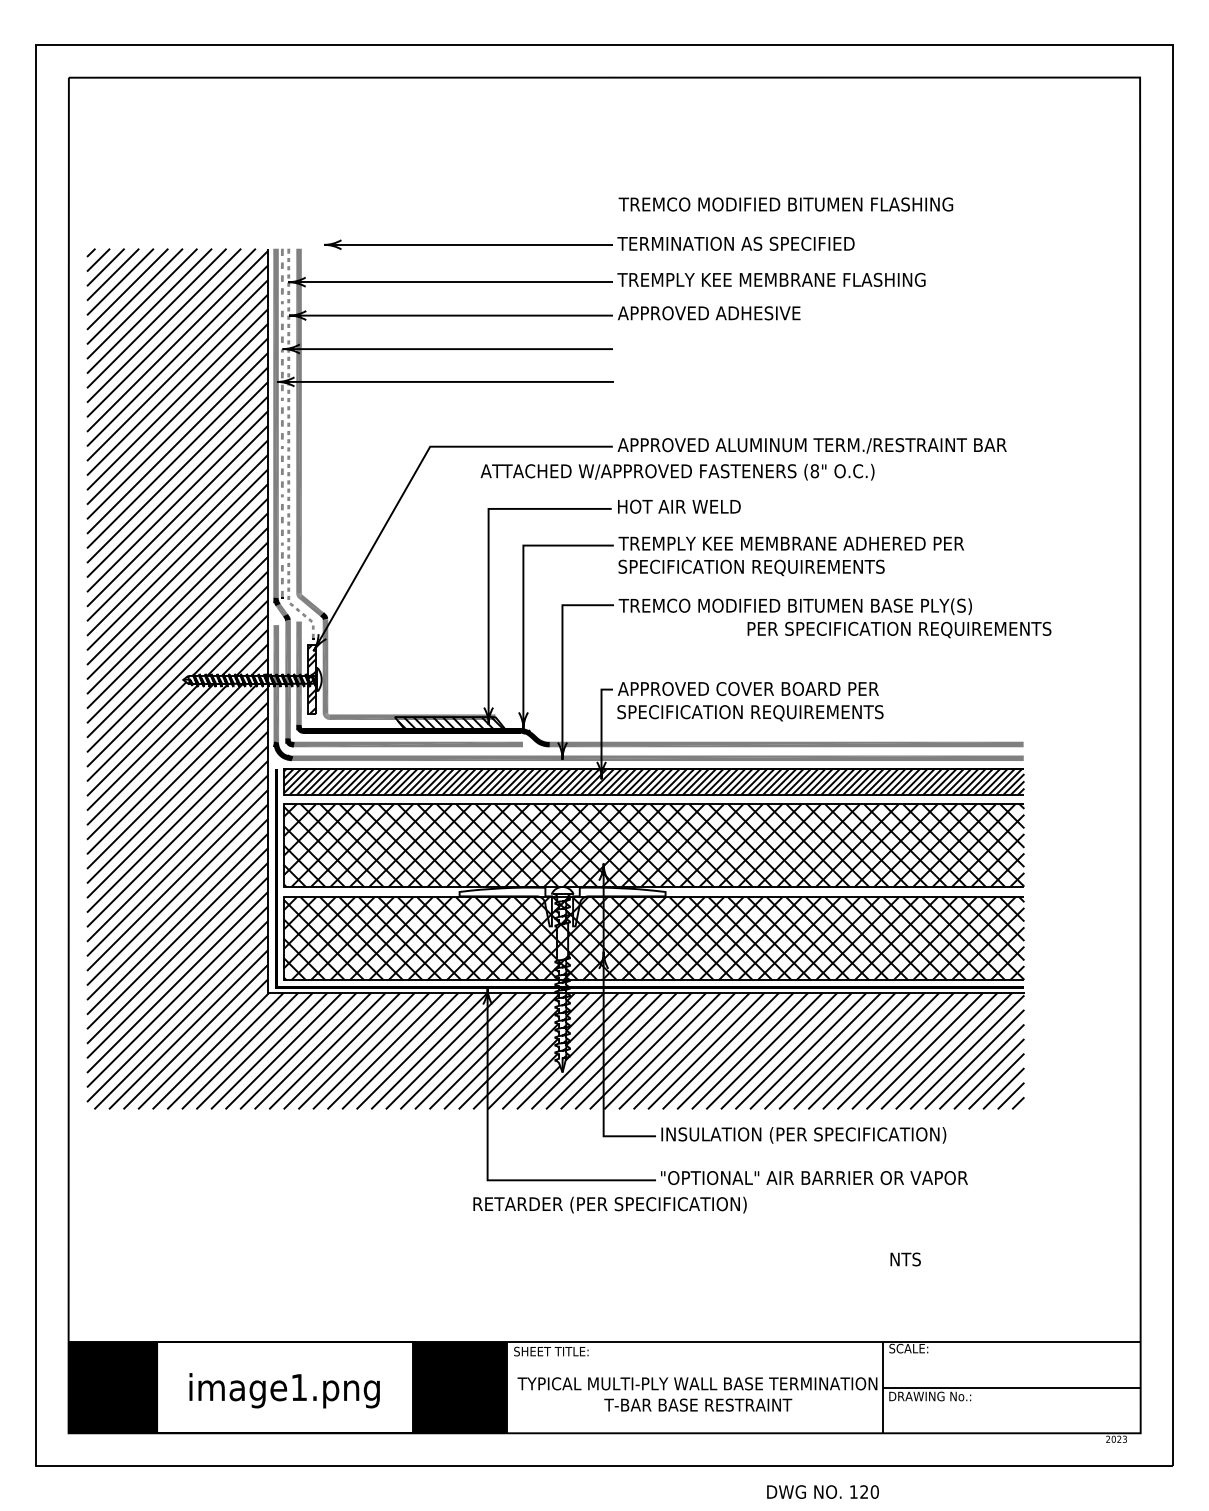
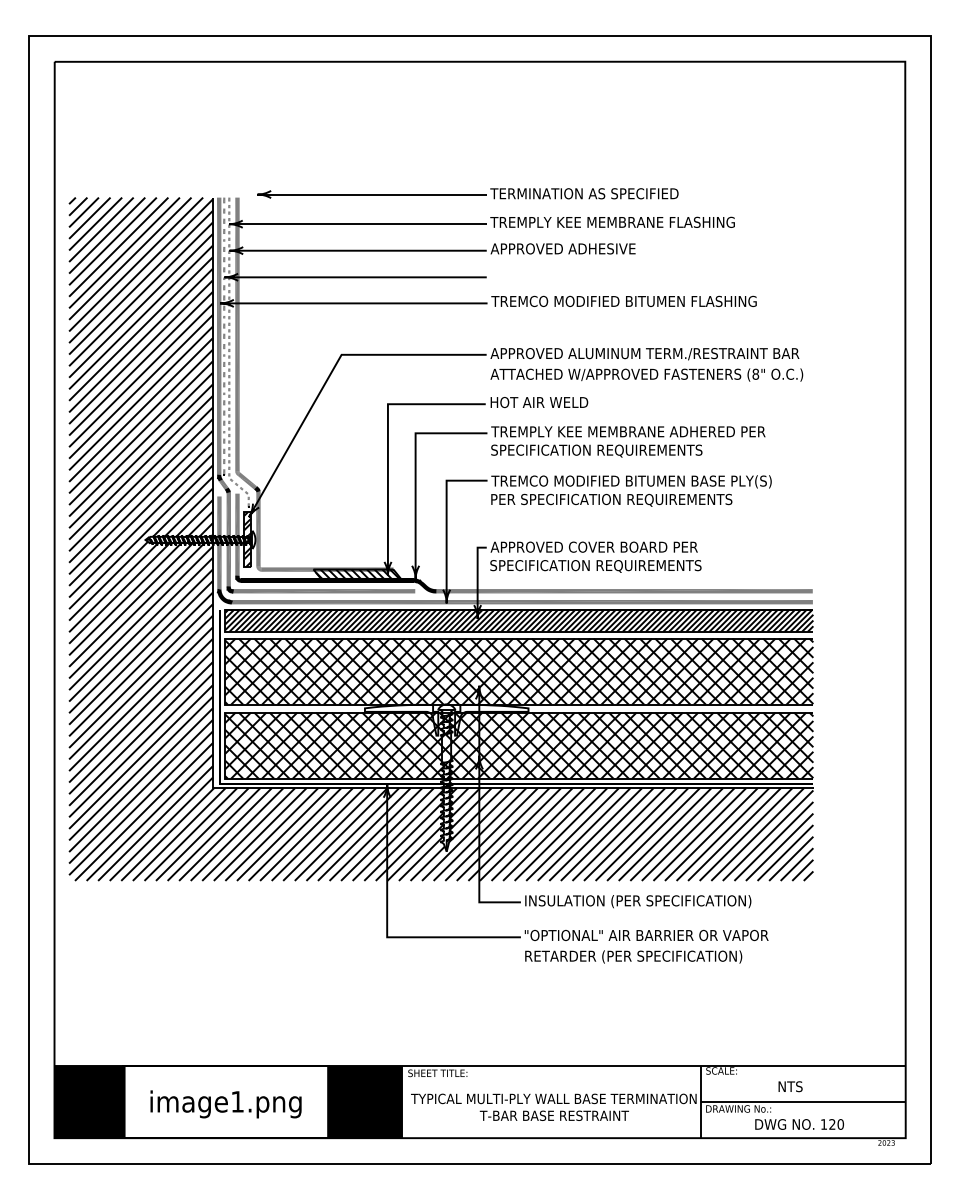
text: (785, 204) -> (623, 301), moved
text: (677, 471) -> (646, 374), moved
text: (899, 629) -> (611, 499), moved
text: (609, 1204) -> (633, 956), moved
text: (905, 1259) -> (790, 1086), moved
text: (822, 1491) -> (799, 1124), moved

